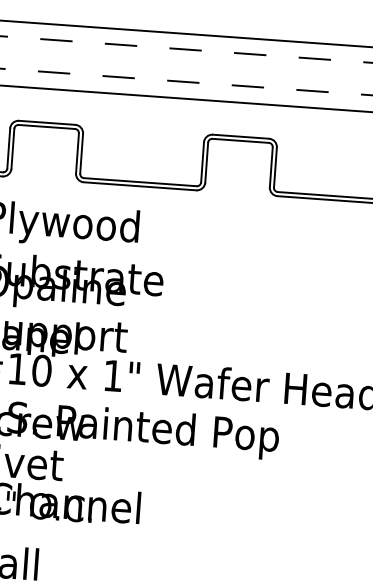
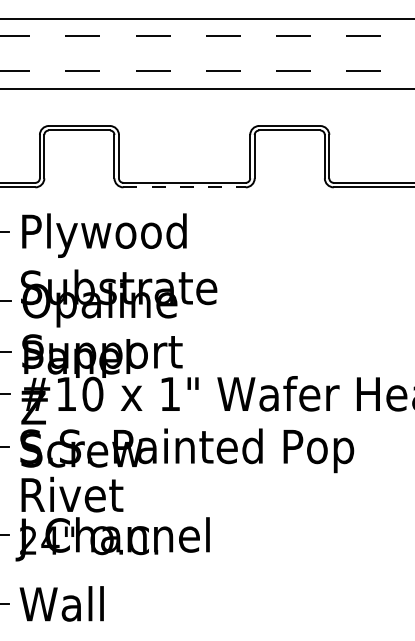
line: (140, 186) -> (185, 187), solid -> dashed

